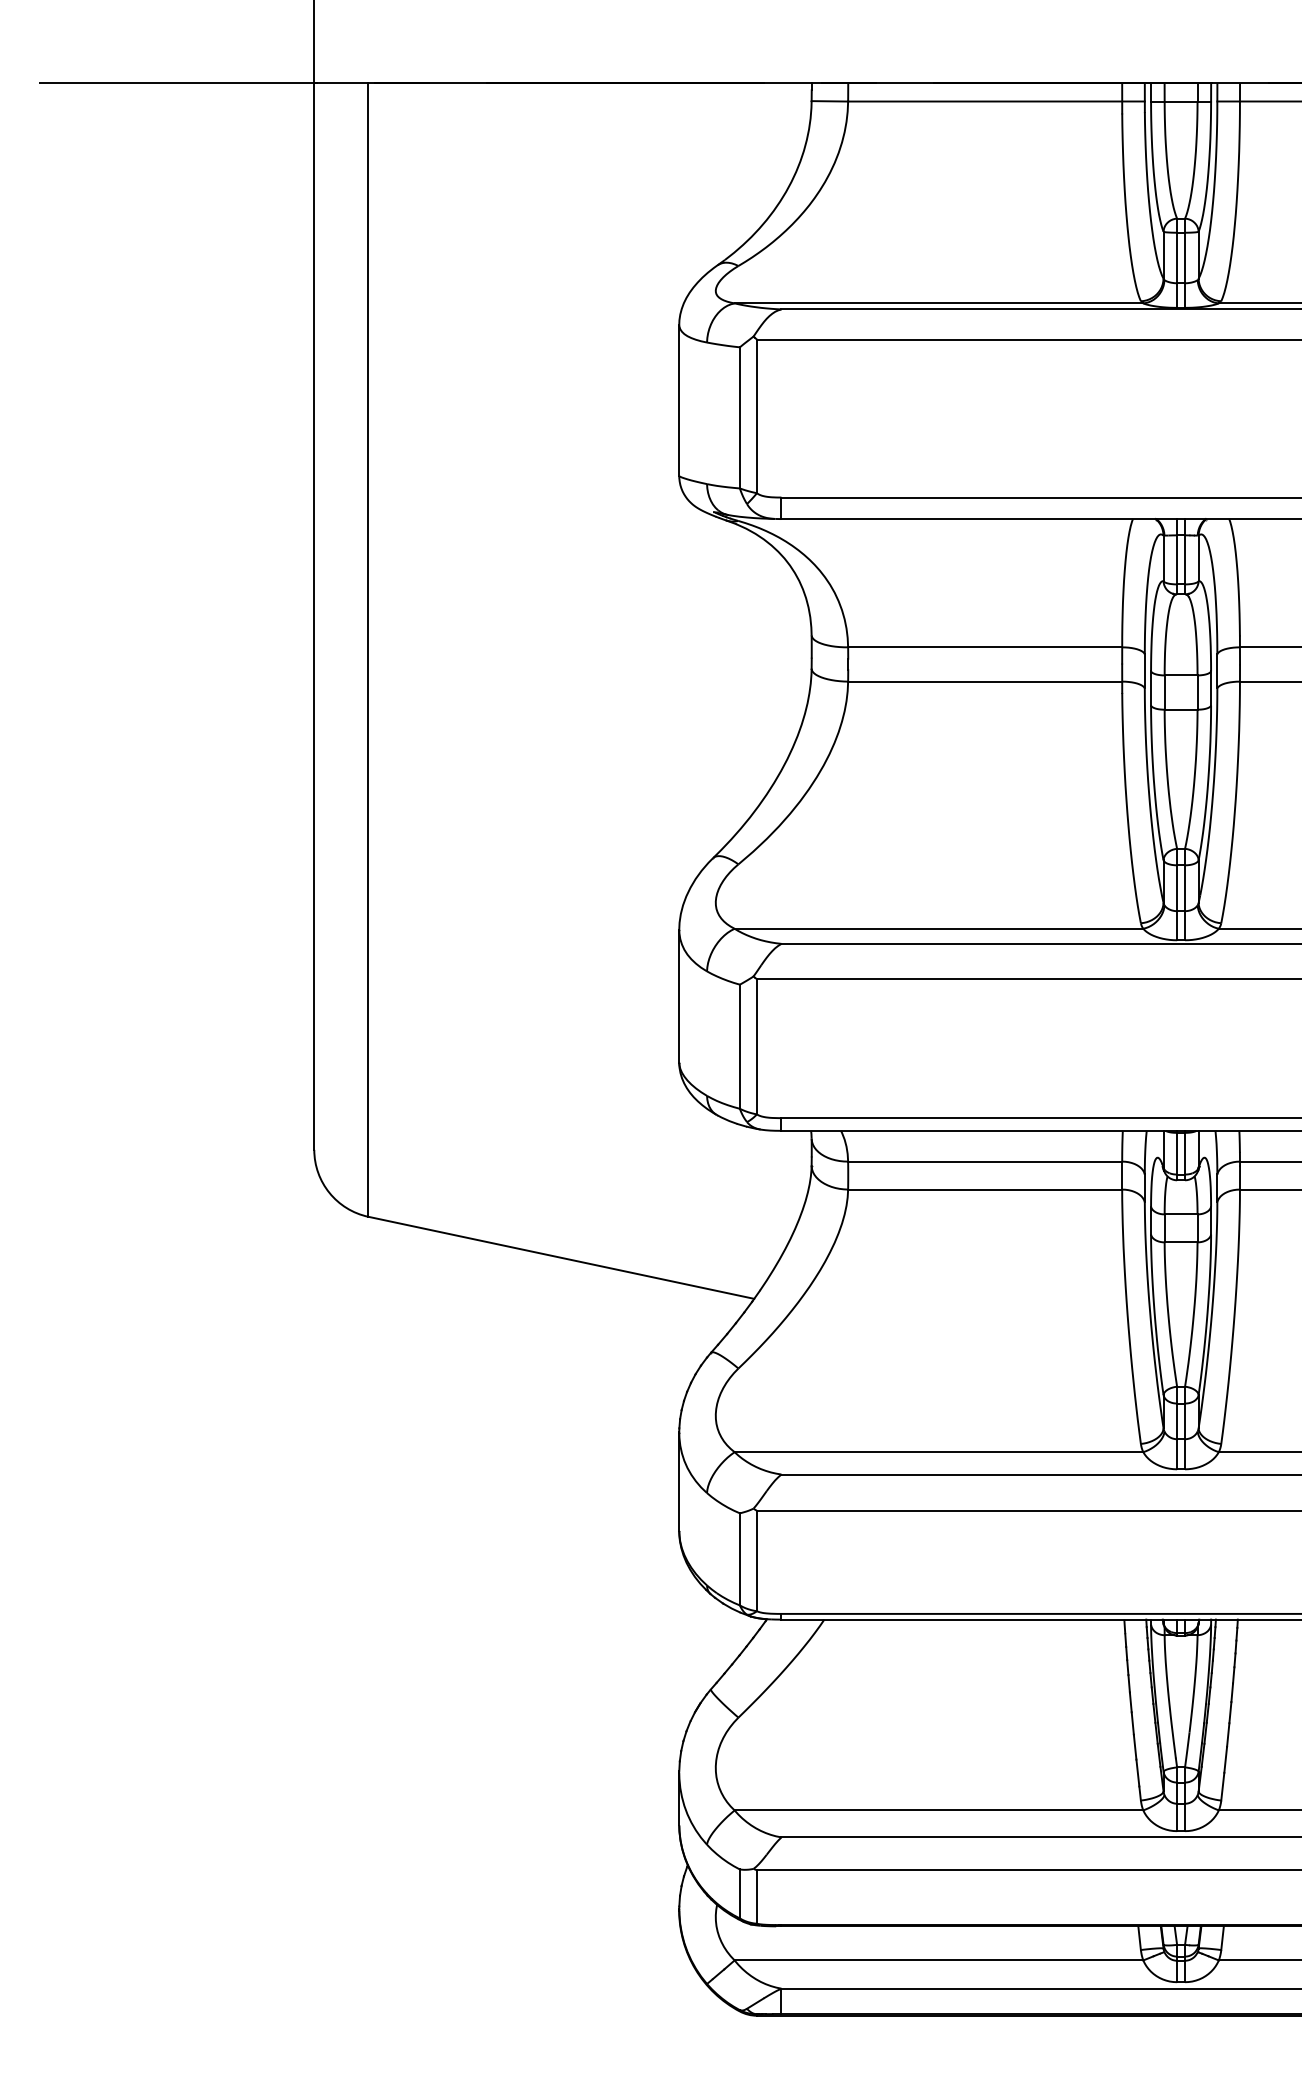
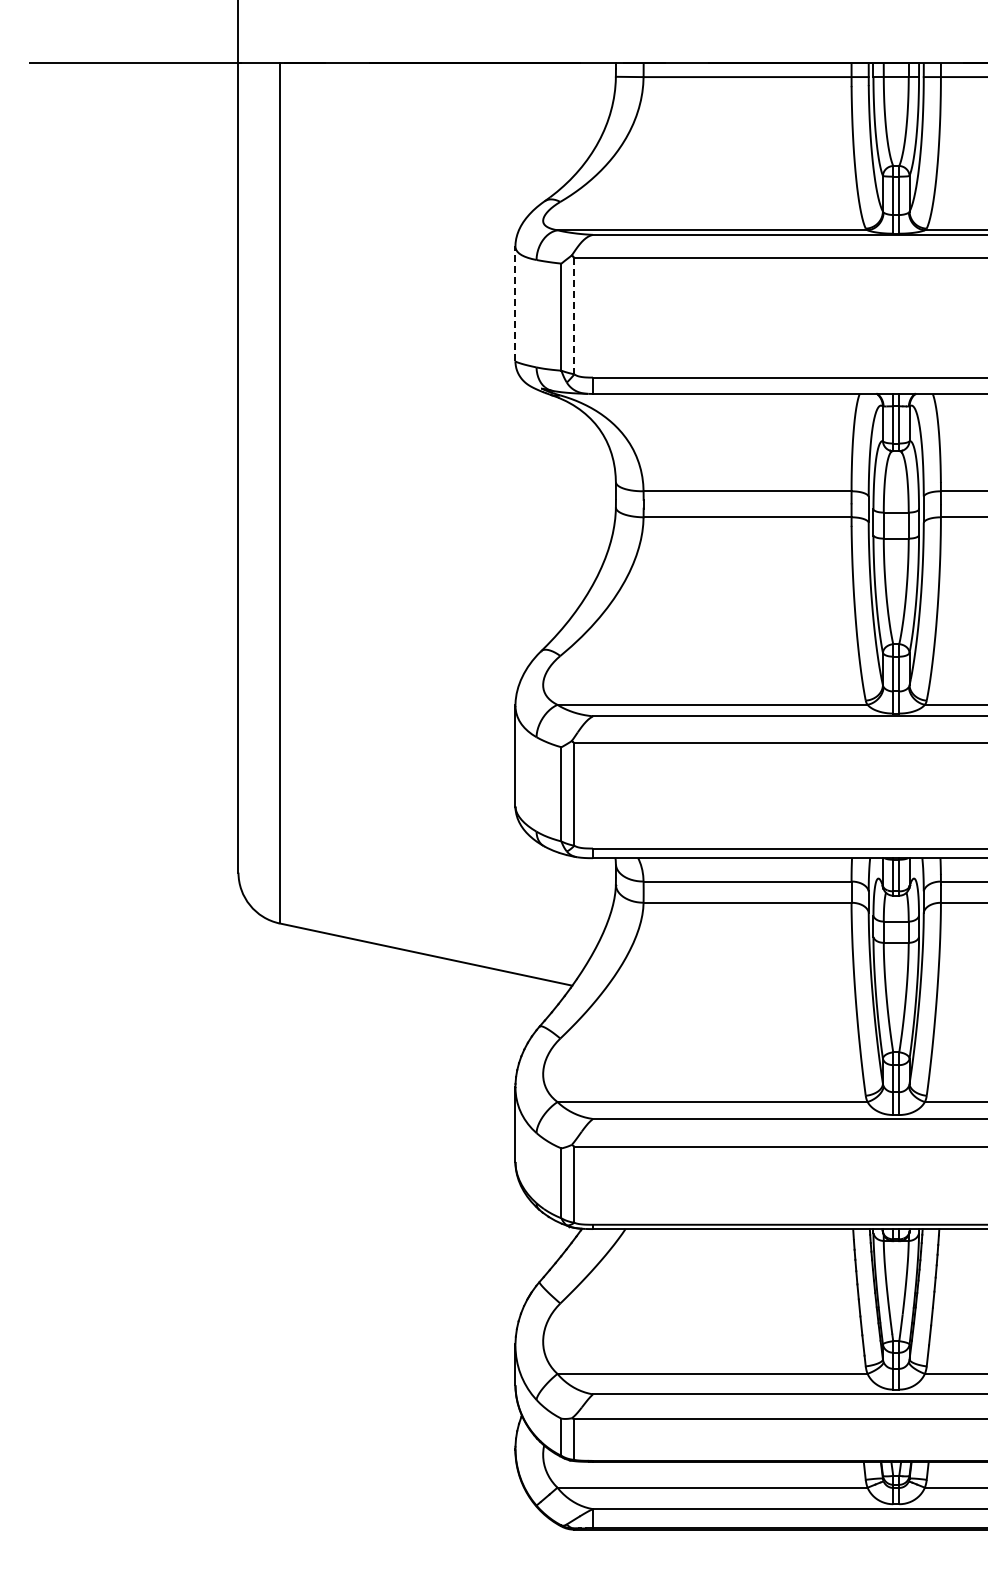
line: (679, 399) -> (515, 303), solid -> dashed
line: (757, 416) -> (574, 316), solid -> dashed

